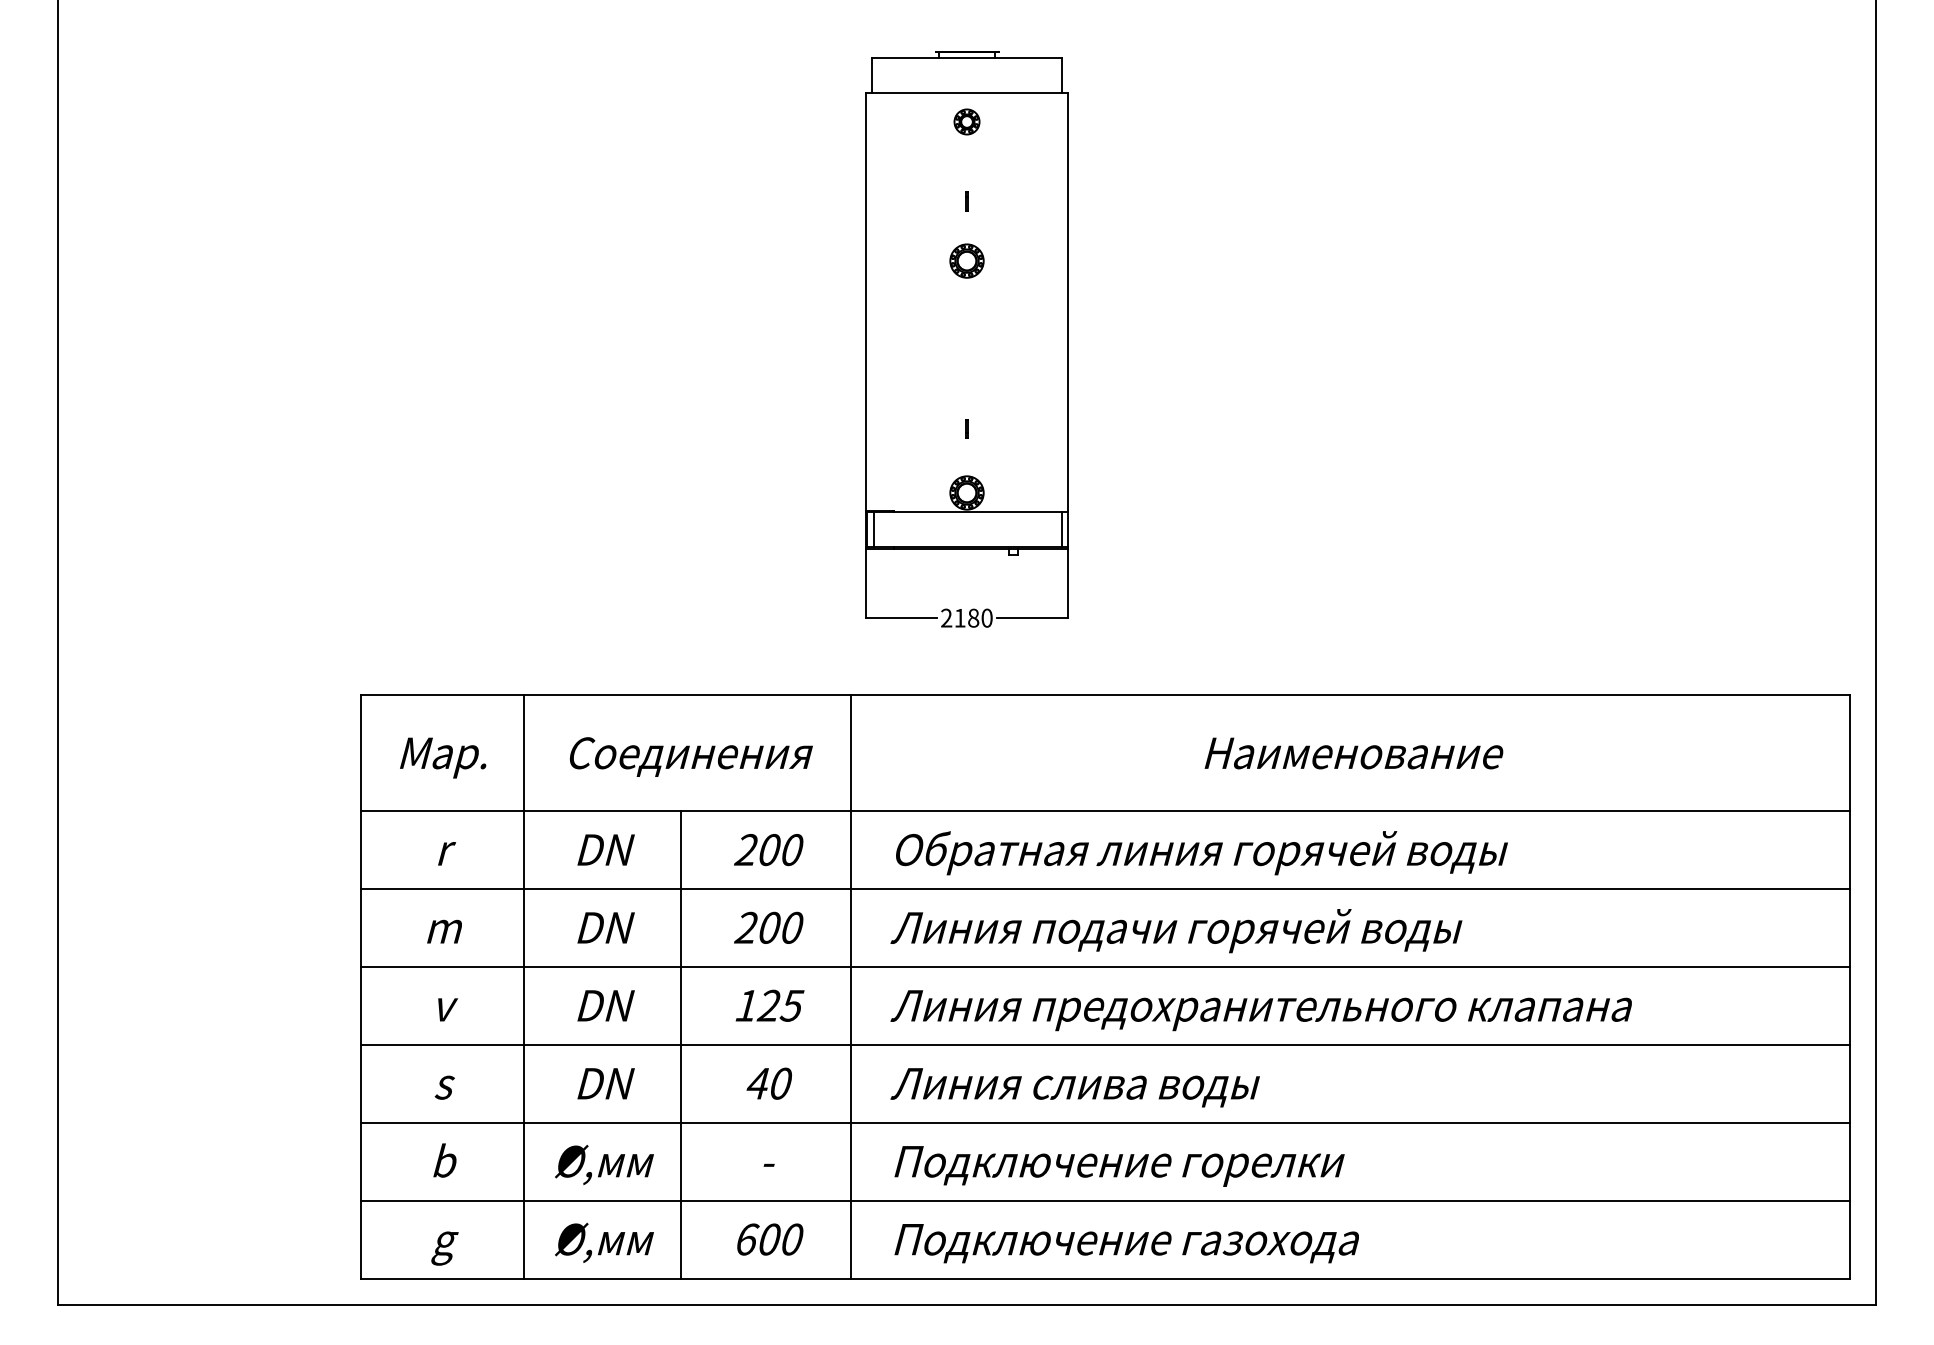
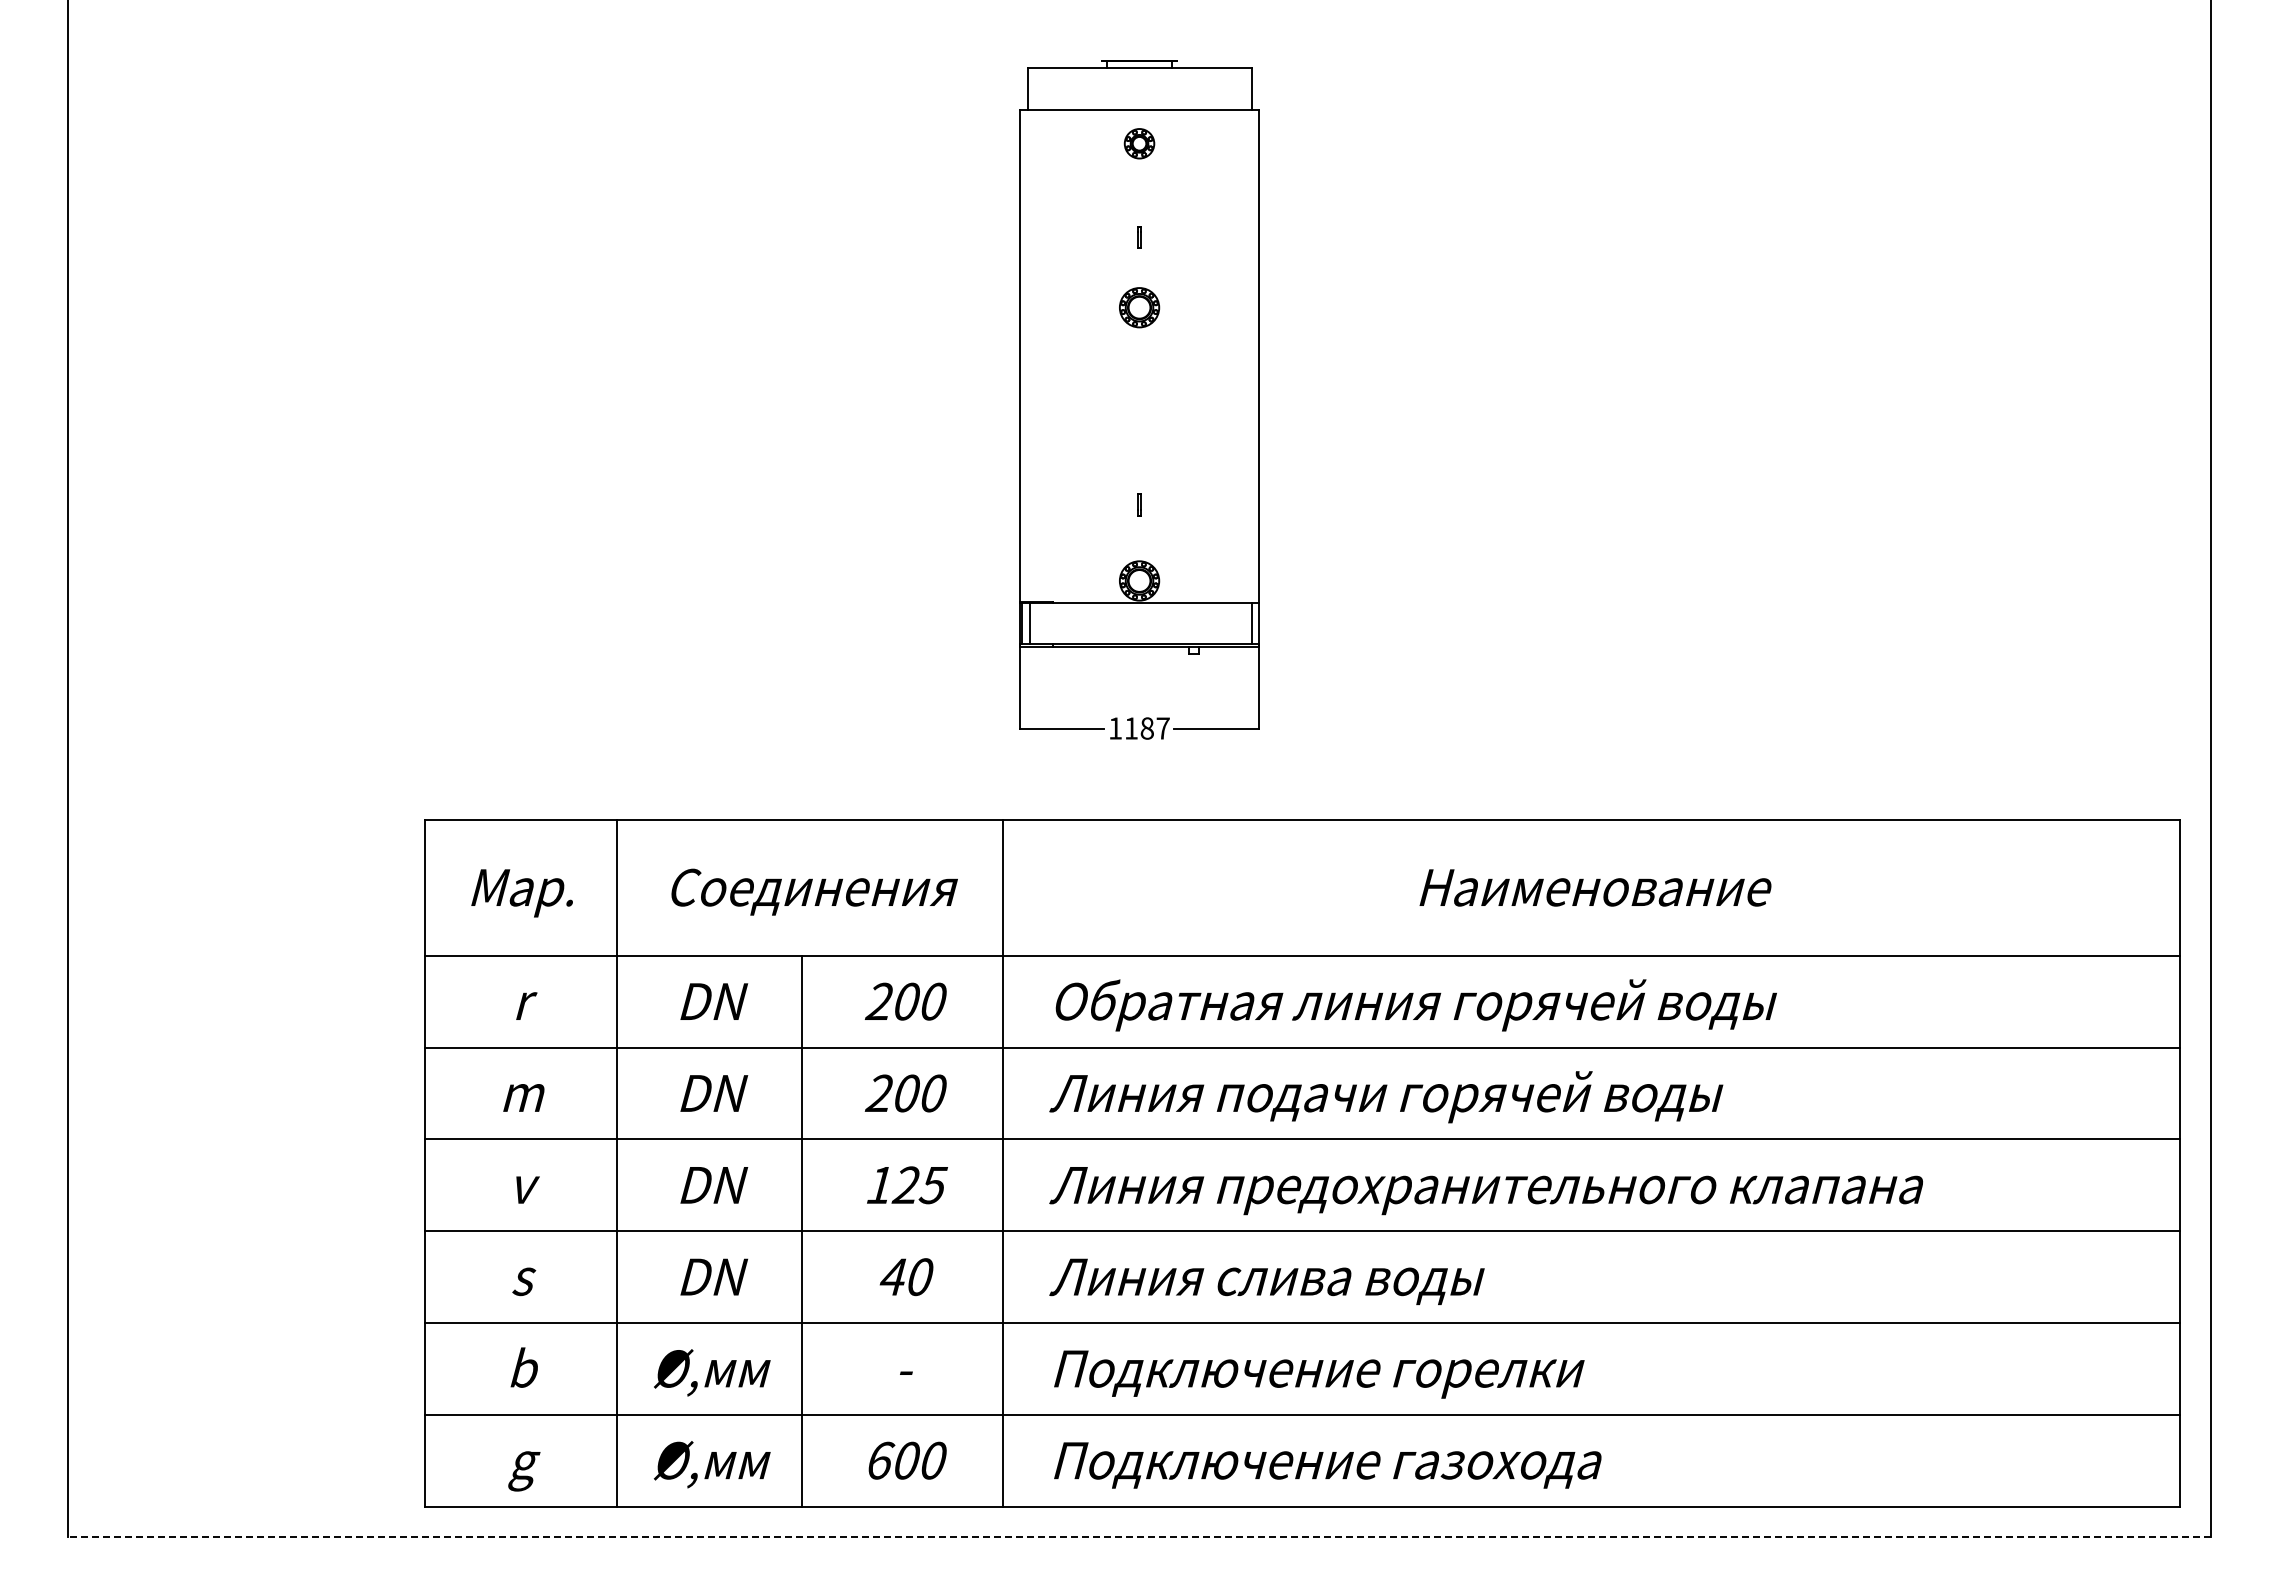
text: (967, 618) -> (1139, 728), 2180 -> 1187
line: (966, 1304) -> (1138, 1537), solid -> dashed

